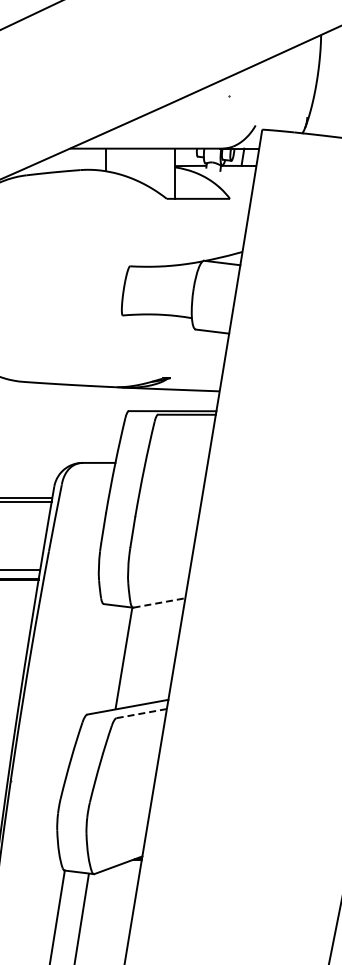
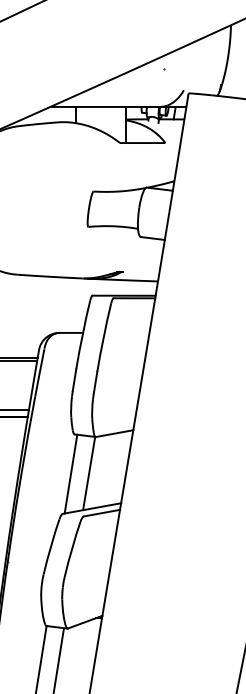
line: (159, 602) -> (114, 433), dashed -> solid
line: (98, 659) -> (70, 474), added
line: (141, 713) -> (101, 513), dashed -> solid

